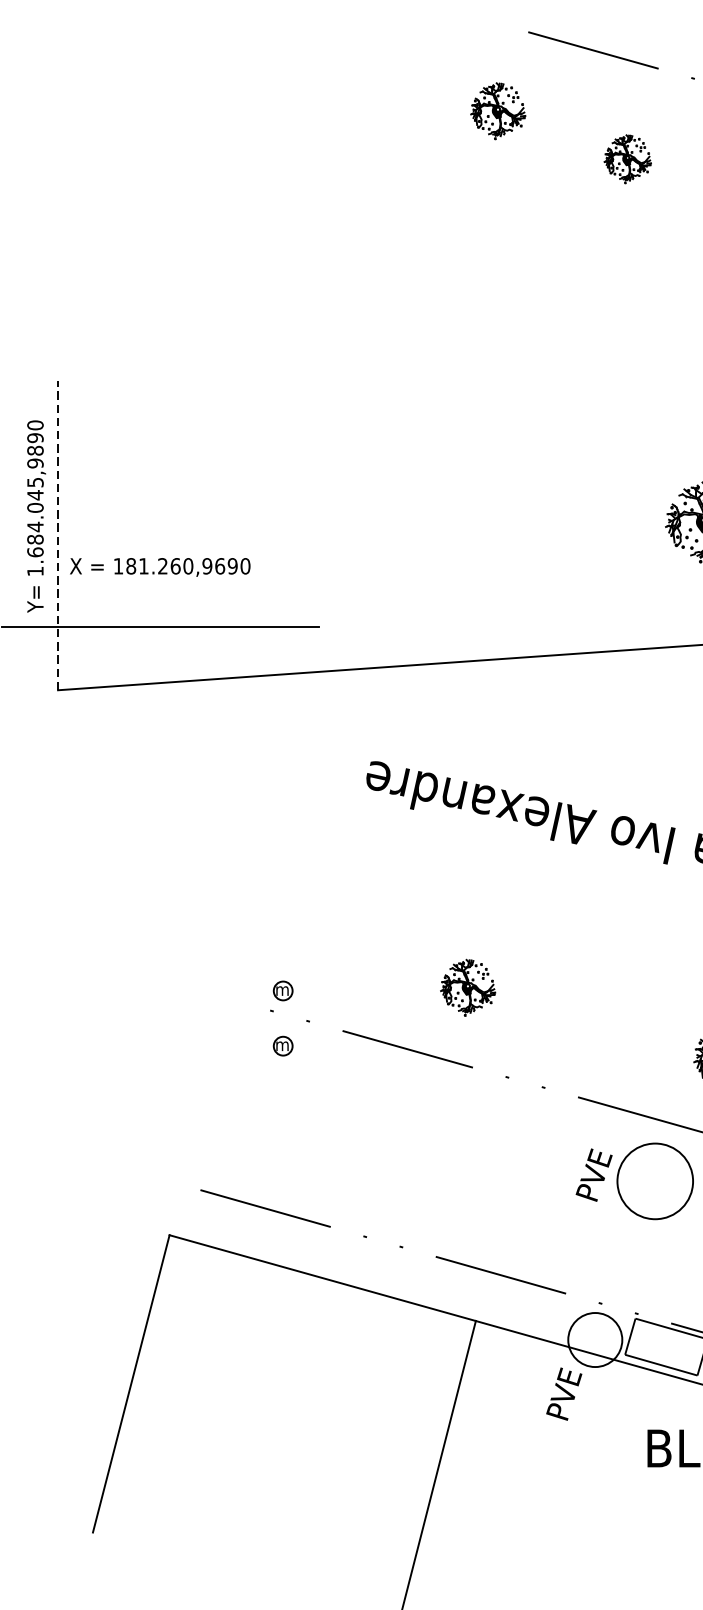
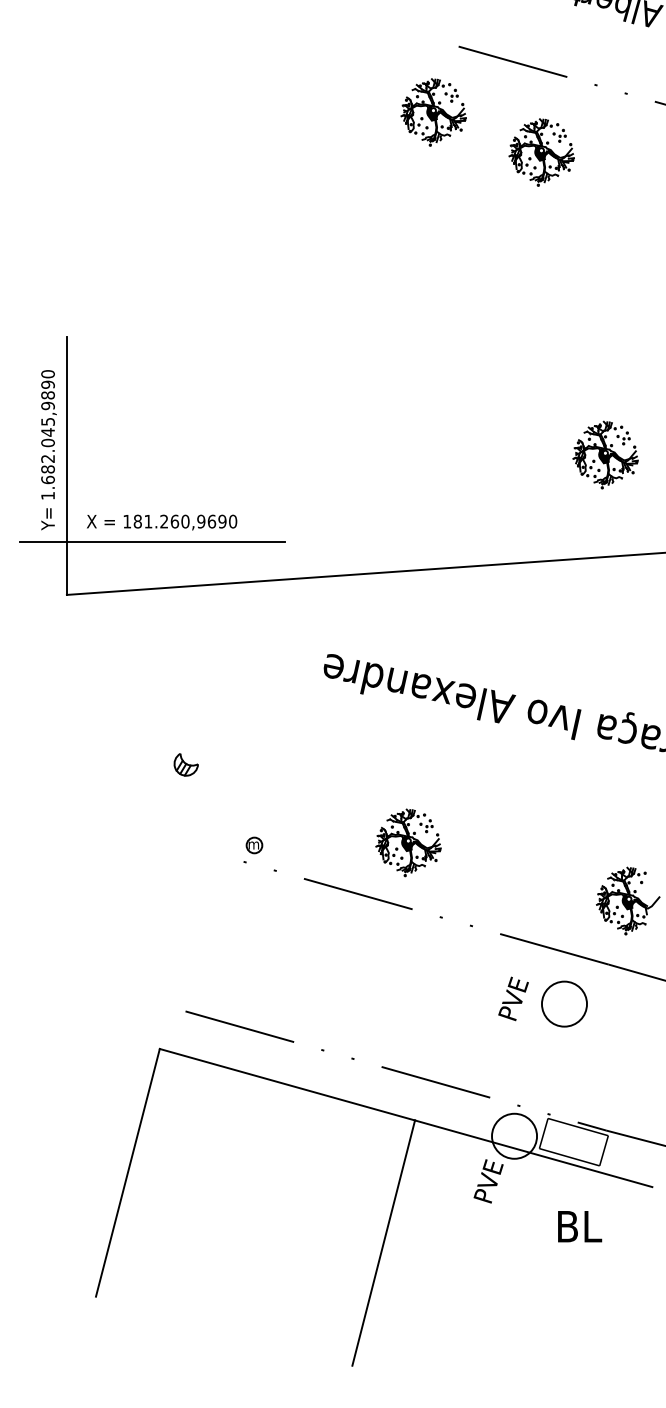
part: (498, 111) -> (433, 112), size x1.43
part: (627, 159) -> (541, 152), size x1.67
text: (34, 526) -> (47, 458), 1.684.045,9890 -> 1.682.045,9890
line: (57, 536) -> (66, 466), dashed -> solid
text: (160, 567) -> (162, 522), moved
part: (200, 893) -> (185, 764), added
part: (468, 987) -> (408, 842), size x1.43
part: (283, 1046) -> (254, 891), removed
circle: (655, 1180) -> (564, 1003), size x0.71

